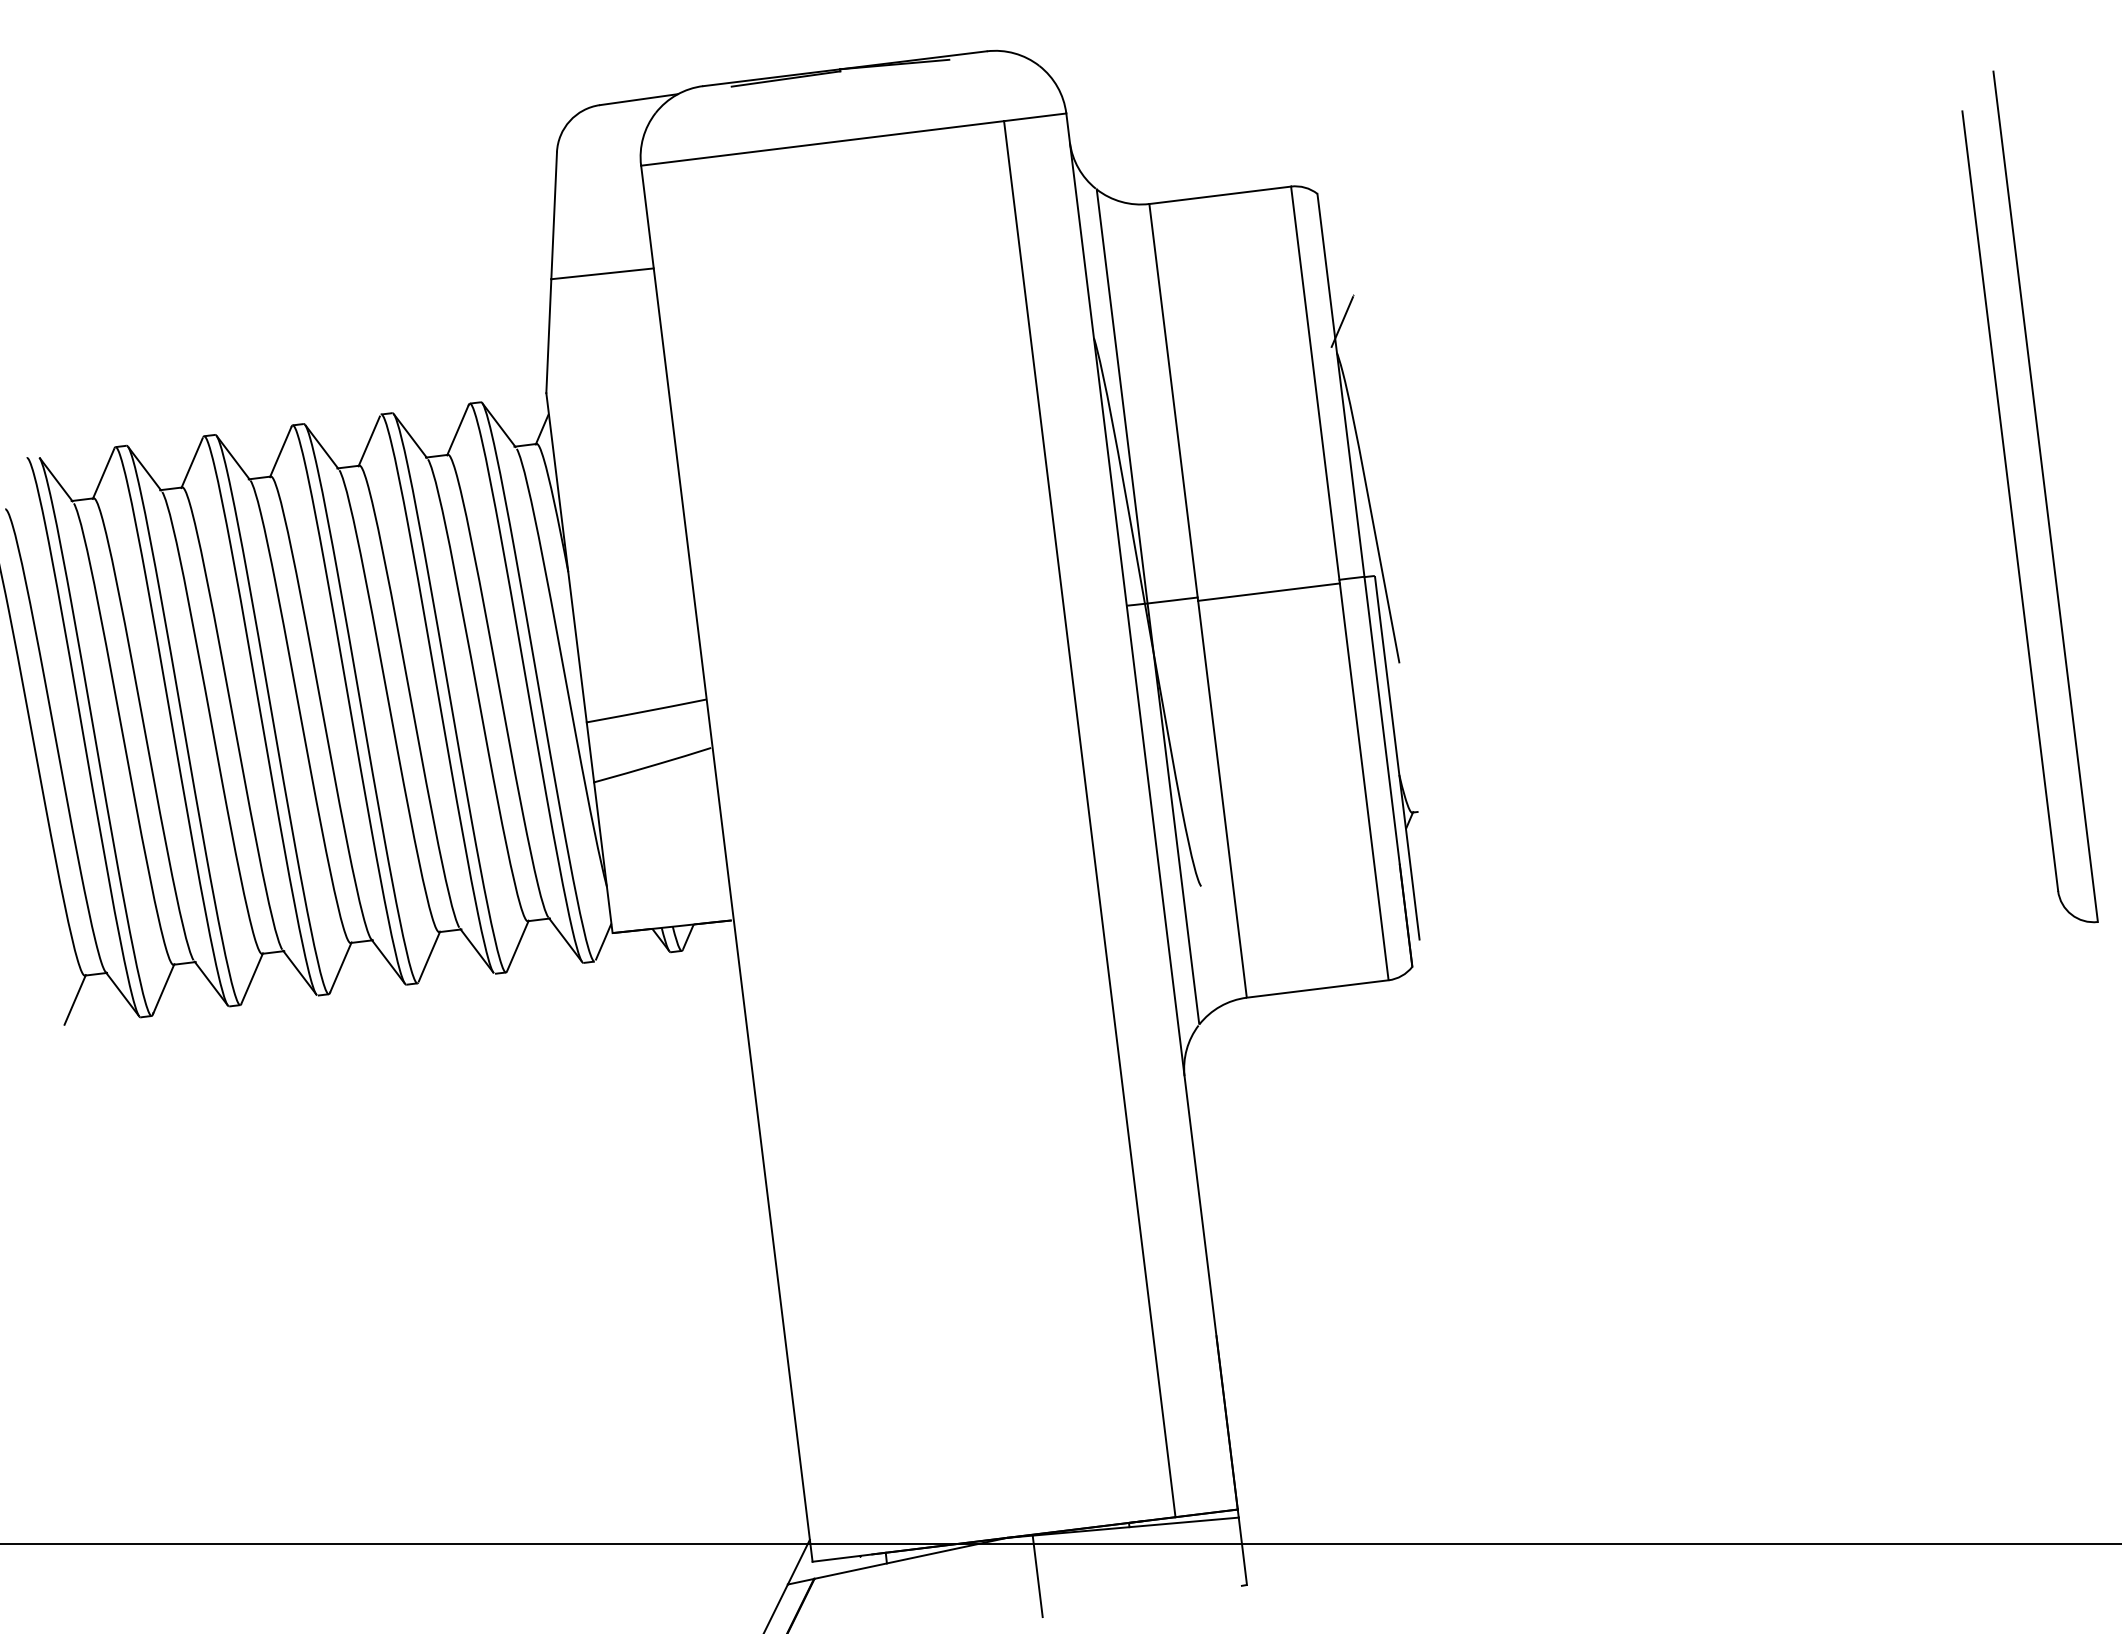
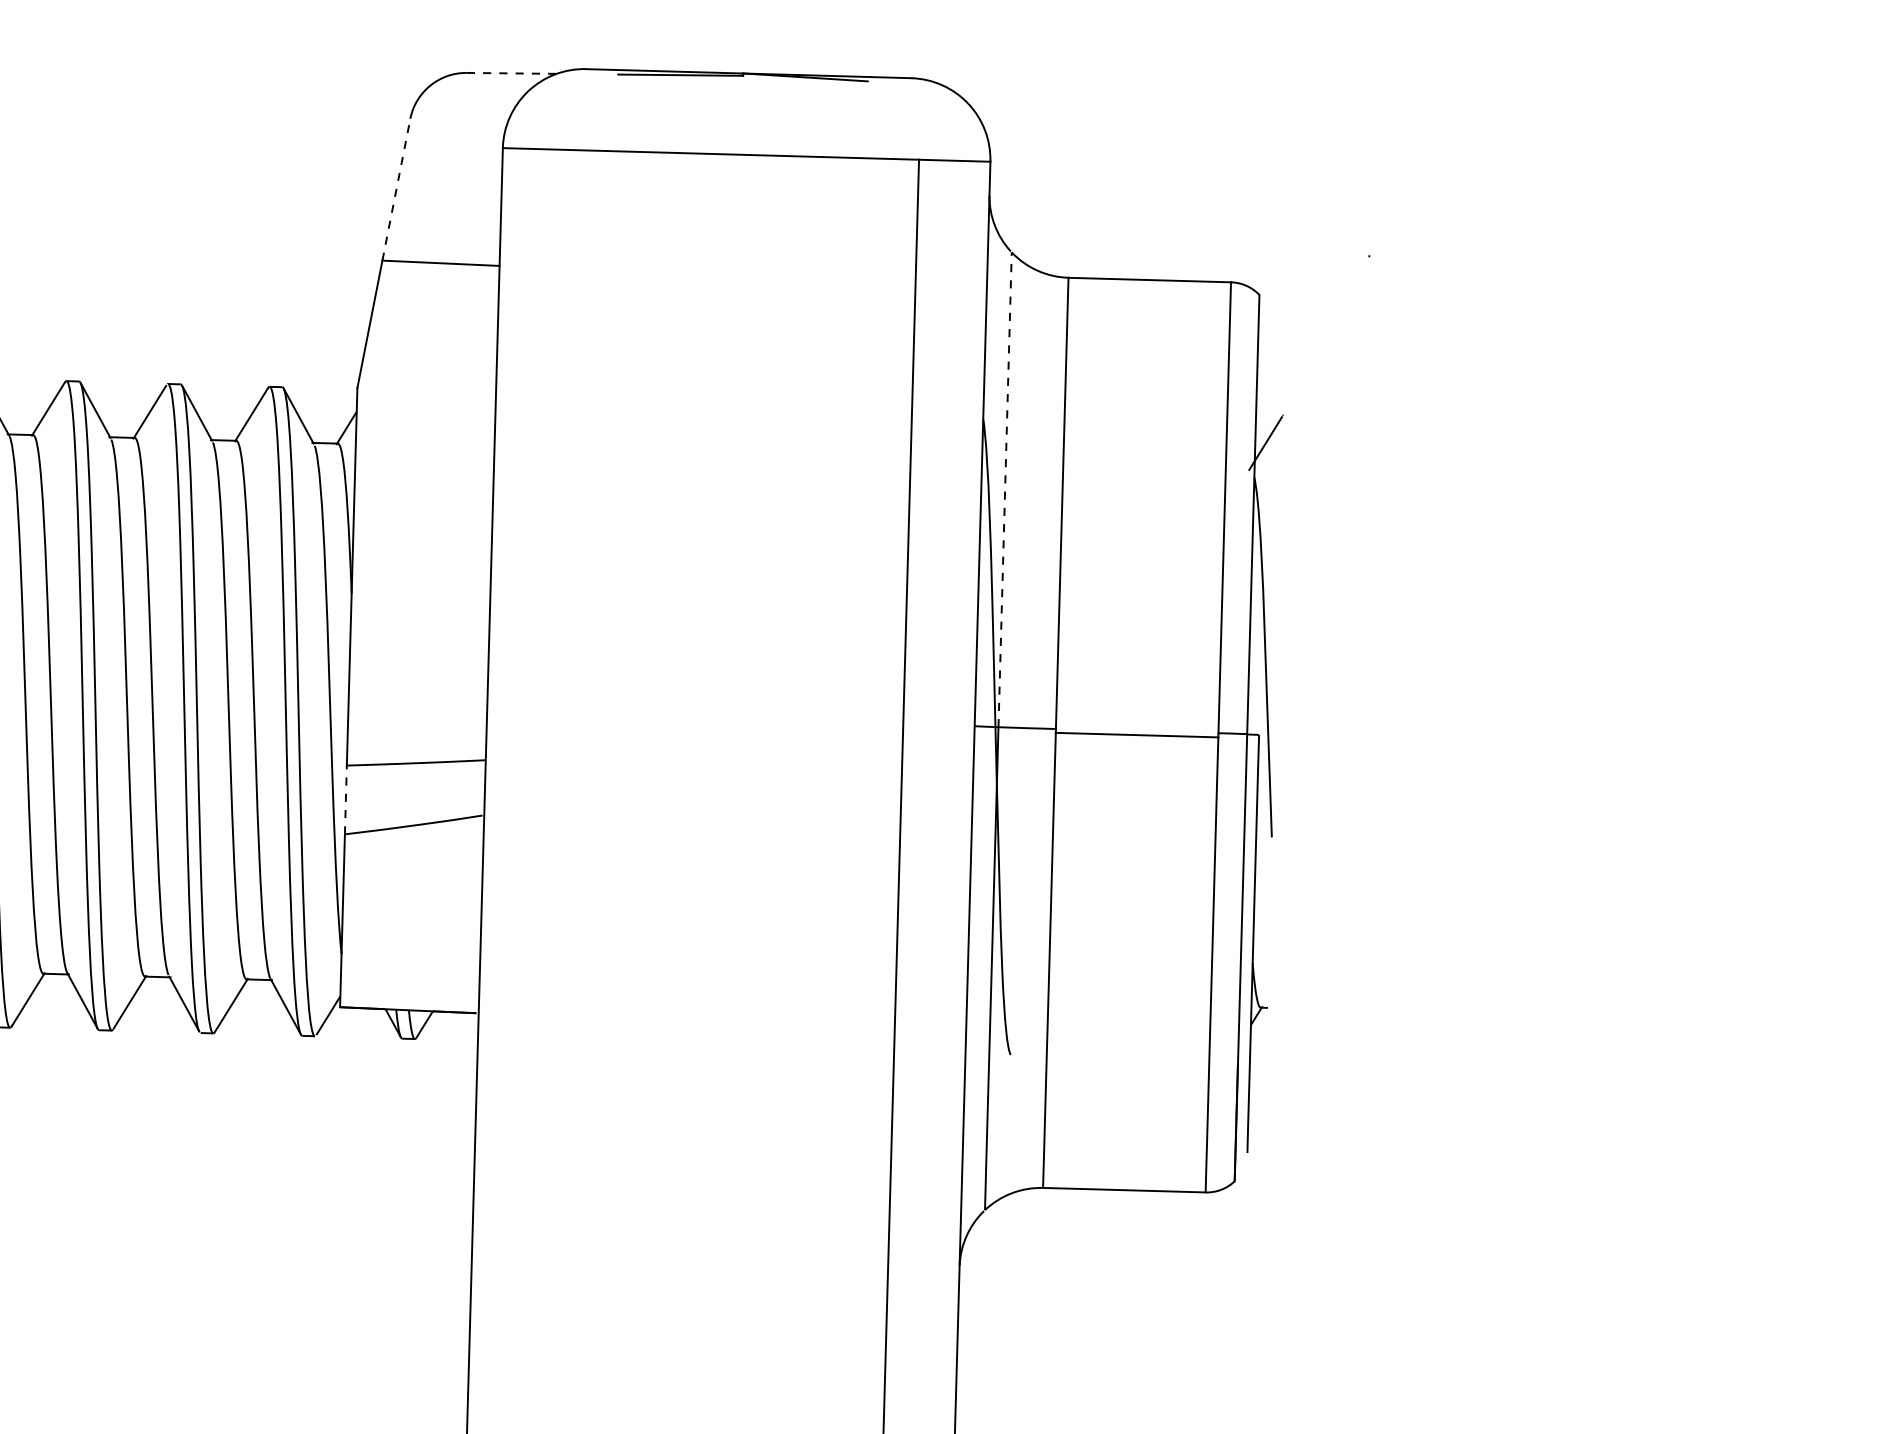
line: (639, 99) -> (512, 73), solid -> dashed
line: (554, 215) -> (396, 189), solid -> dashed
line: (1122, 396) -> (1005, 489), solid -> dashed
line: (590, 751) -> (346, 798), solid -> dashed

